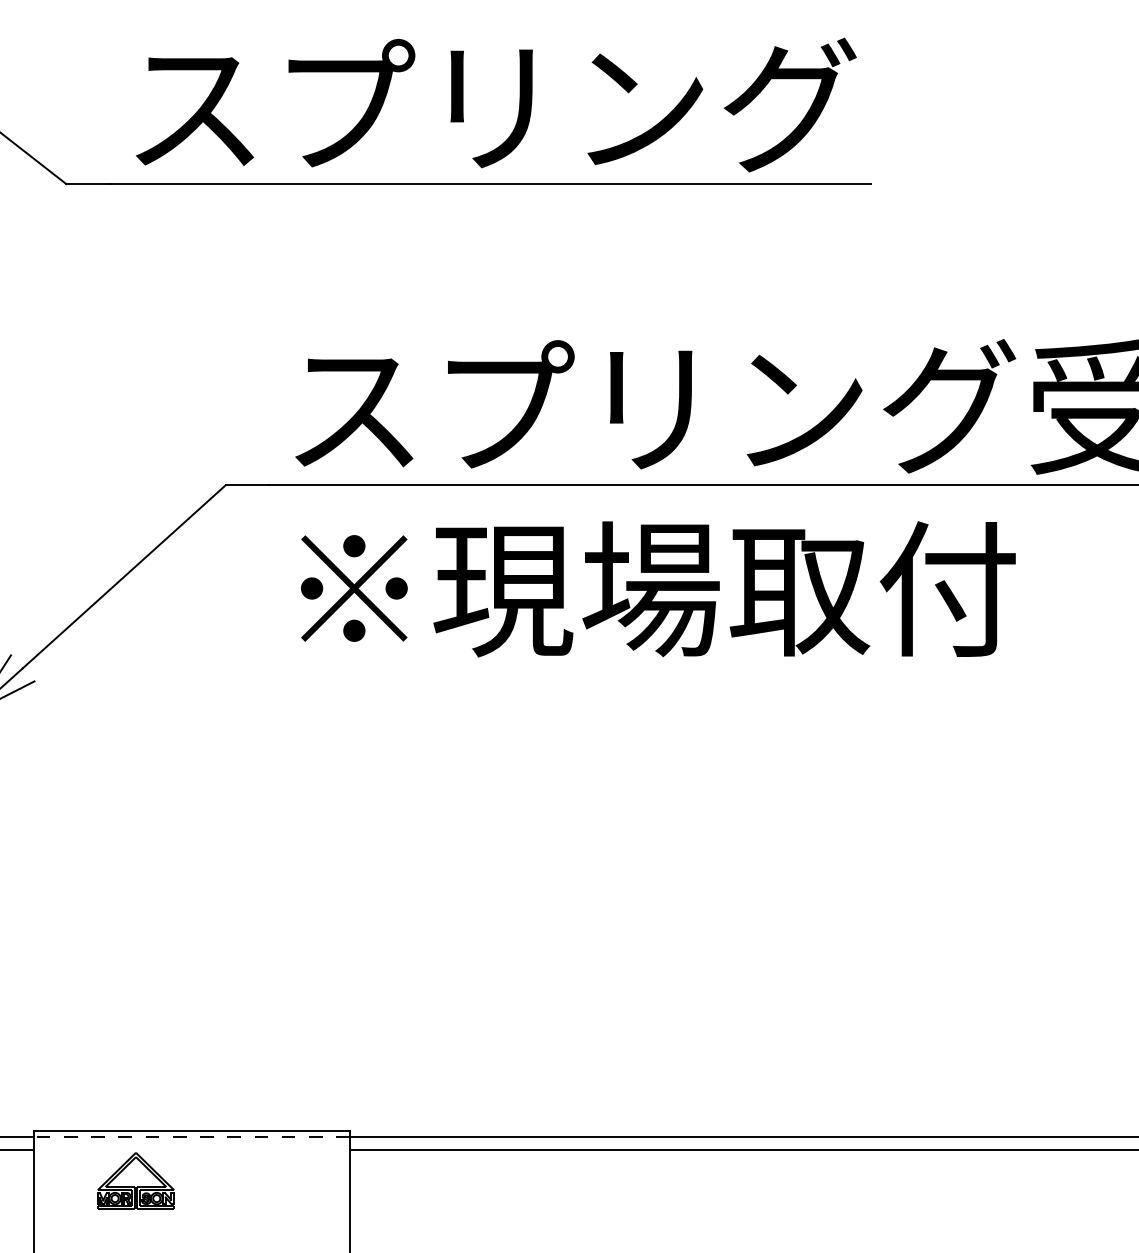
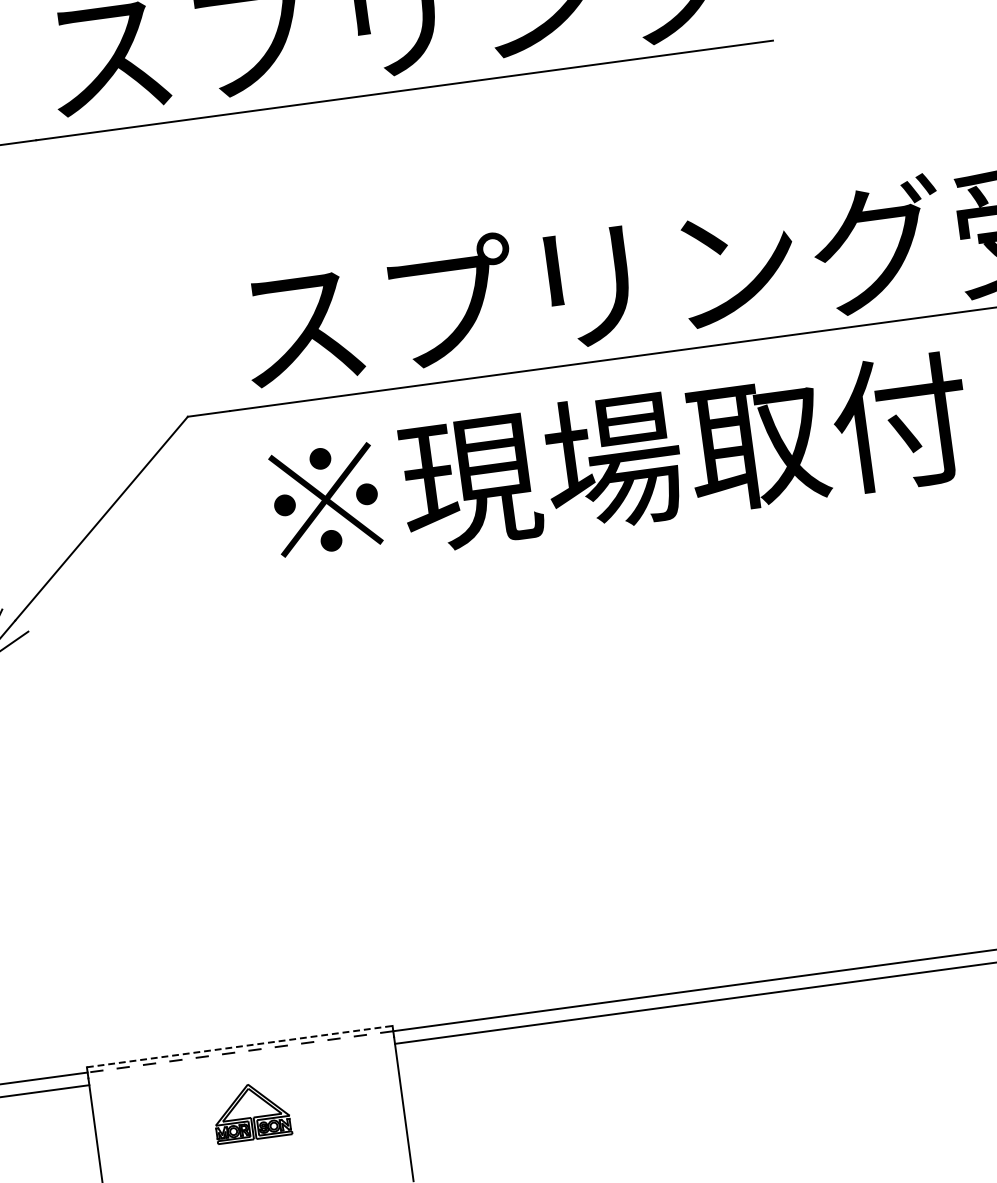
line: (191, 1131) -> (239, 1046), solid -> dashed
part: (135, 1180) -> (251, 1111), moved

